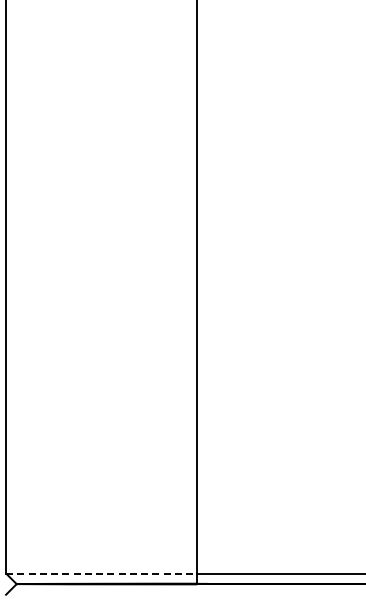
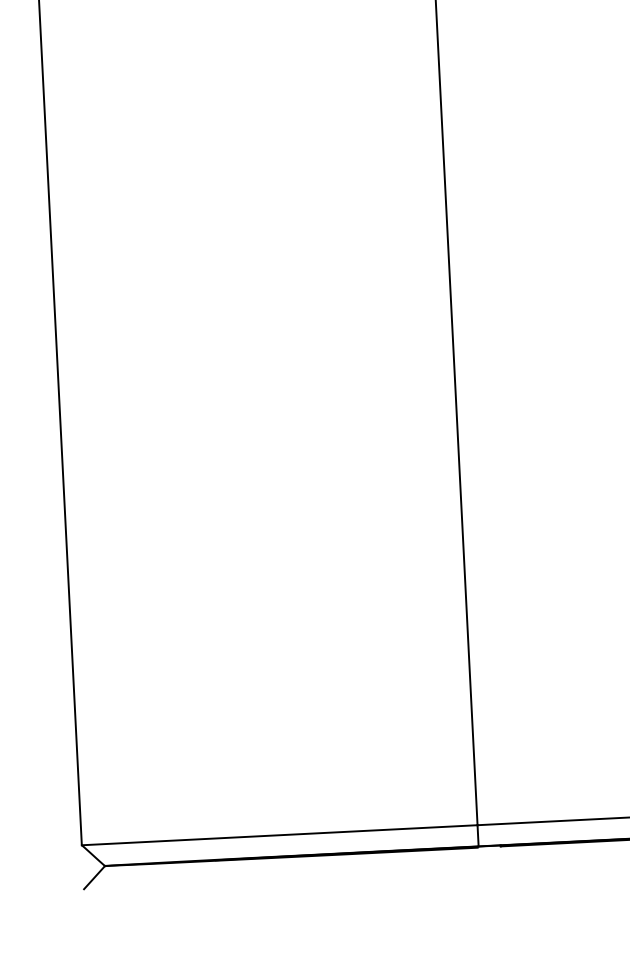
line: (101, 573) -> (279, 835), dashed -> solid

